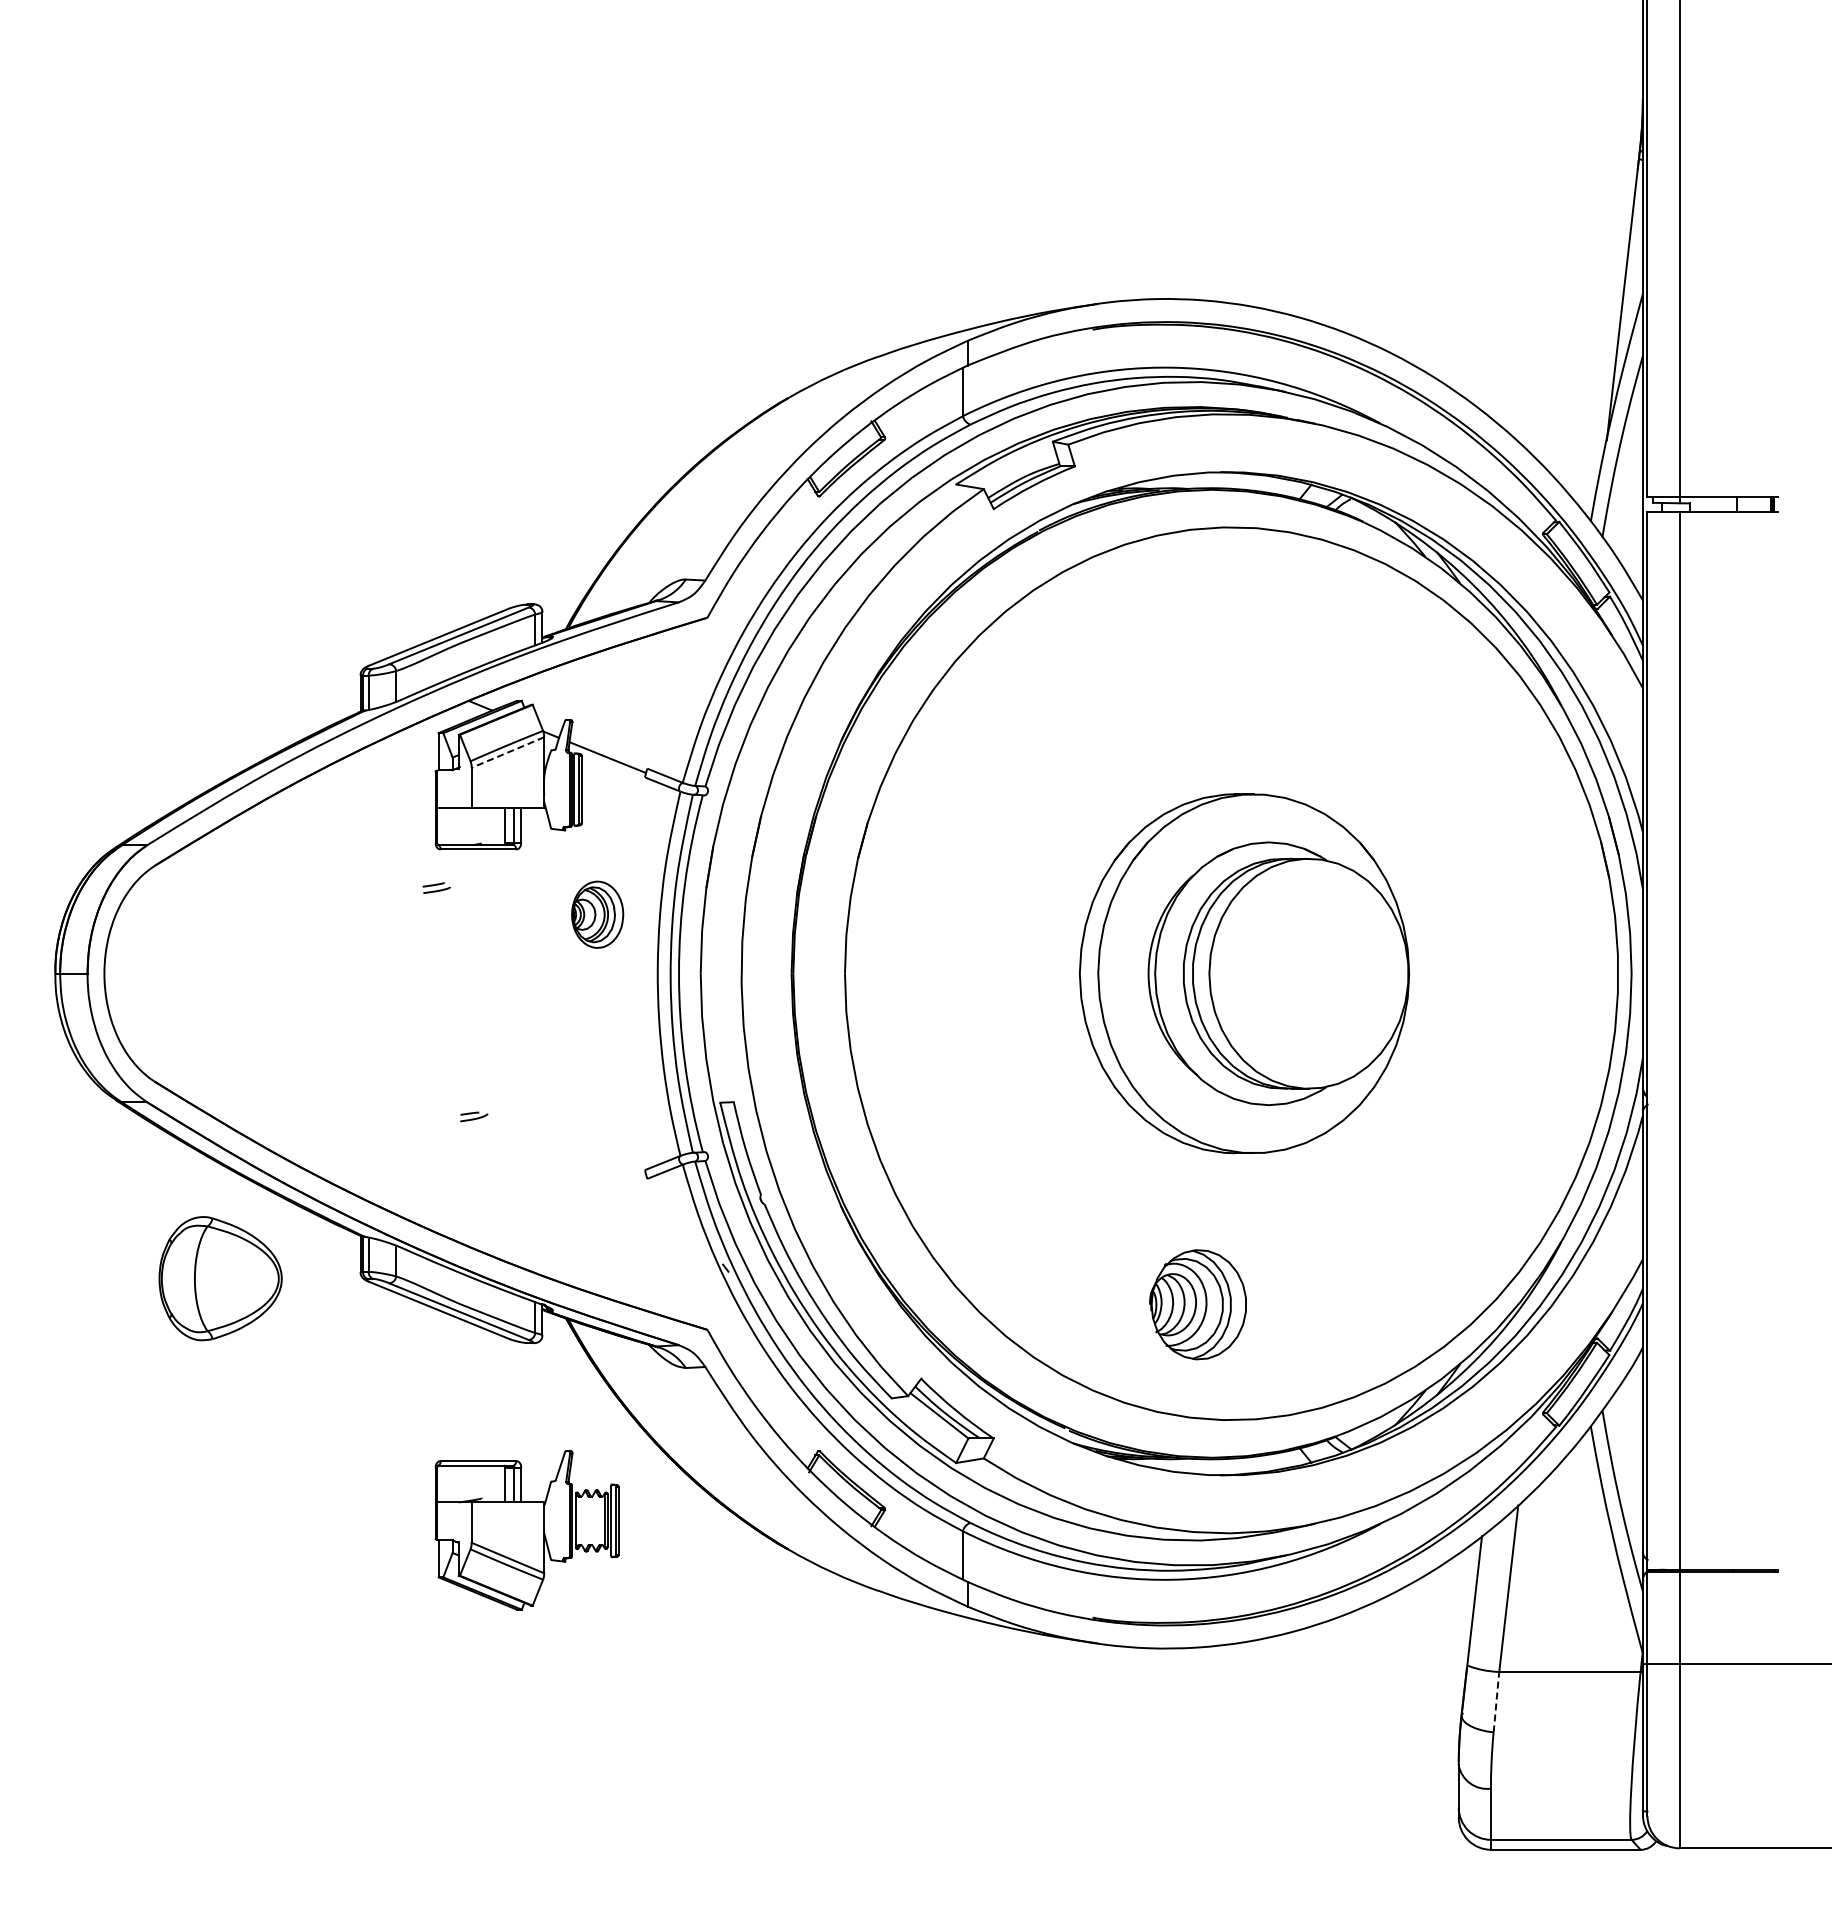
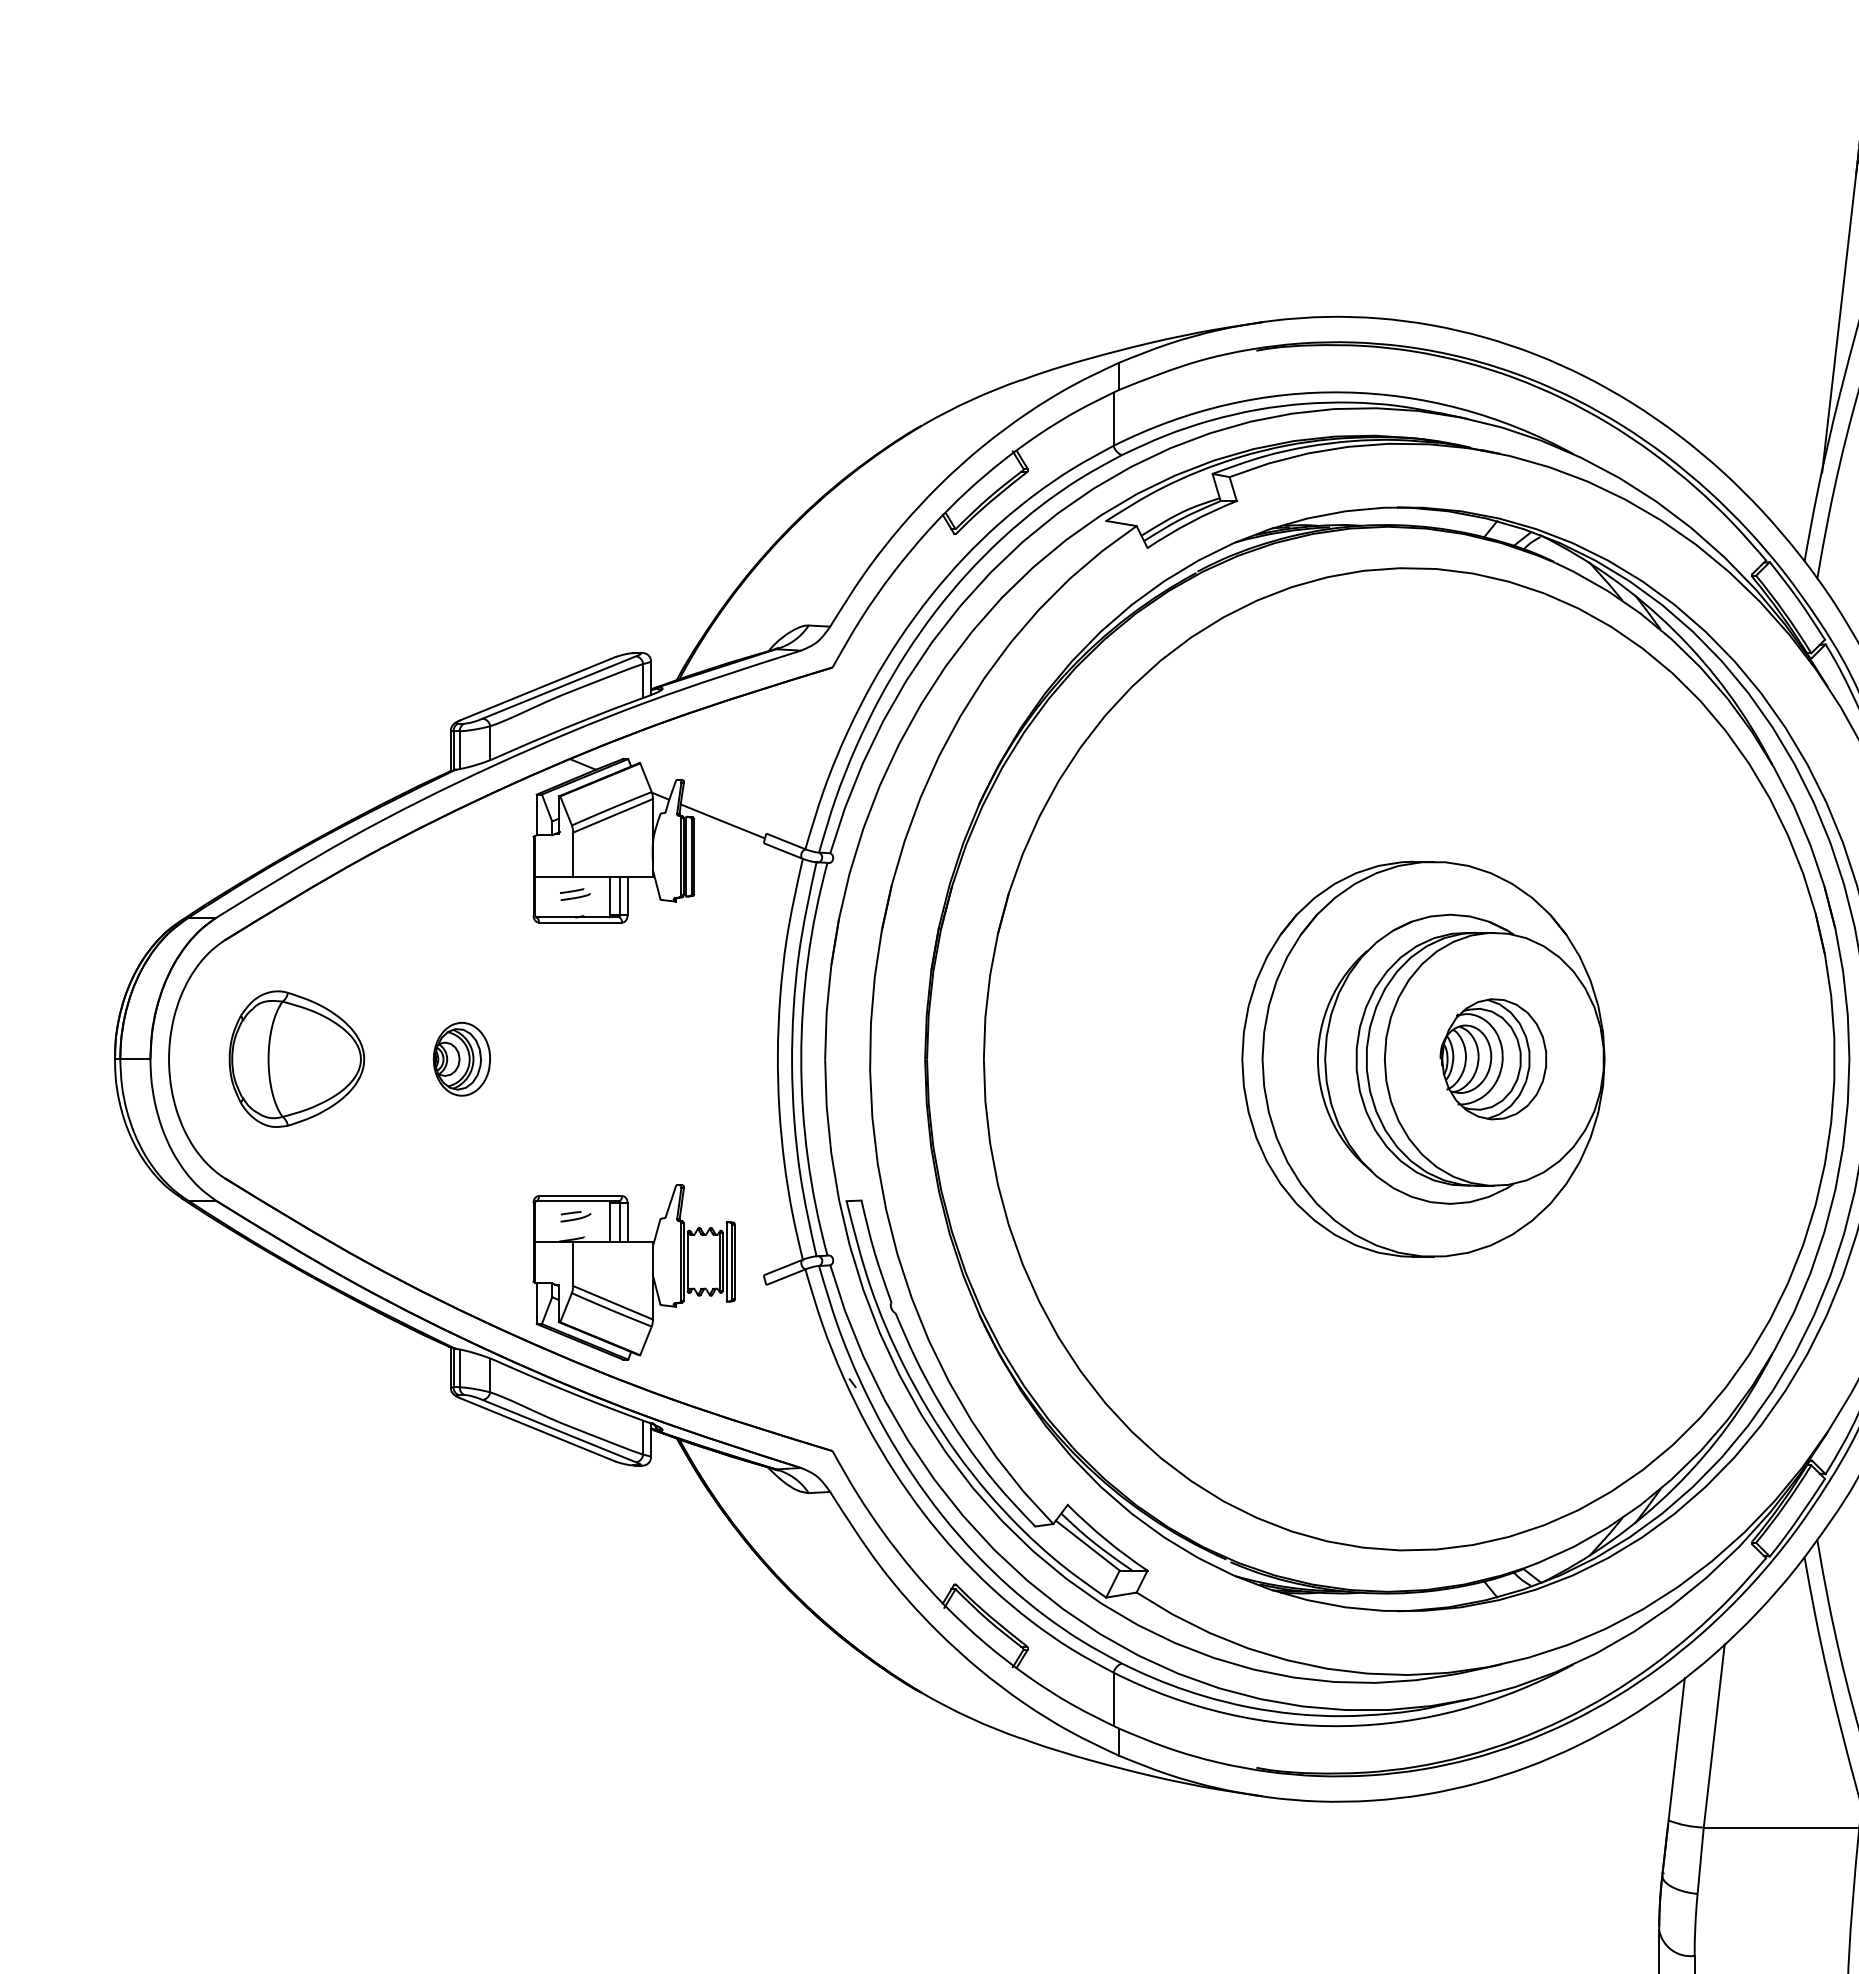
line: (507, 752) -> (612, 815), dashed -> solid
part: (436, 887) -> (575, 893), moved
part: (597, 914) -> (461, 1059), moved
part: (220, 1278) -> (296, 1059), moved
part: (1197, 1304) -> (1492, 1059), moved
part: (526, 1530) -> (633, 1272), moved
line: (1496, 1702) -> (1700, 1861), dashed -> solid

